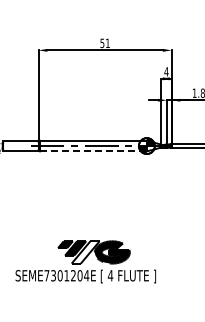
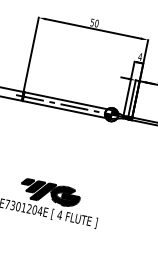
text: (107, 42) -> (96, 22), 51 -> 50
line: (93, 151) -> (66, 110), dashed -> solid
fill: (85, 252) -> (43, 191), added

